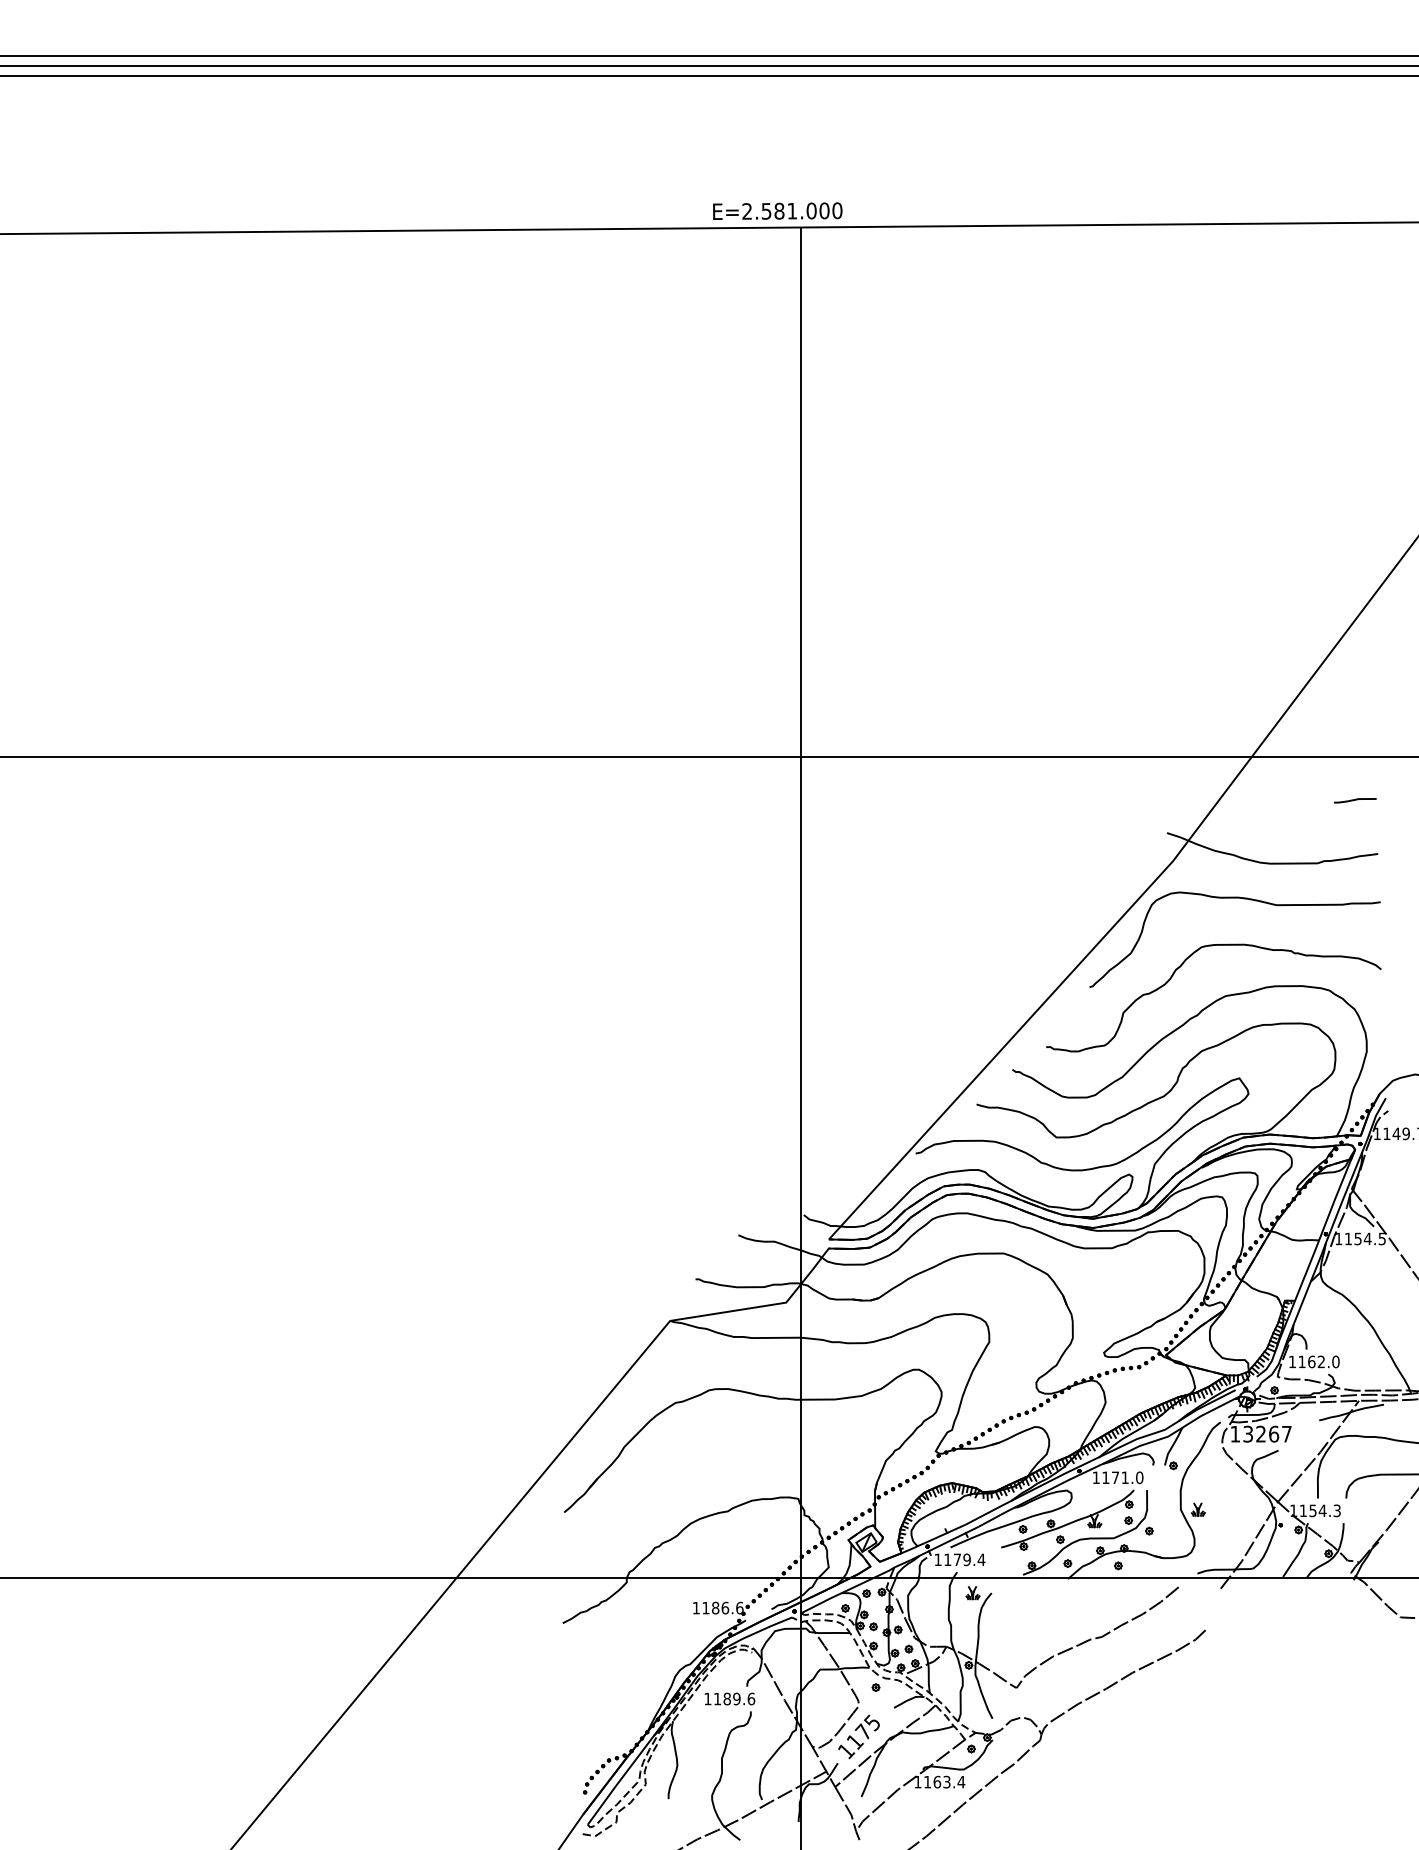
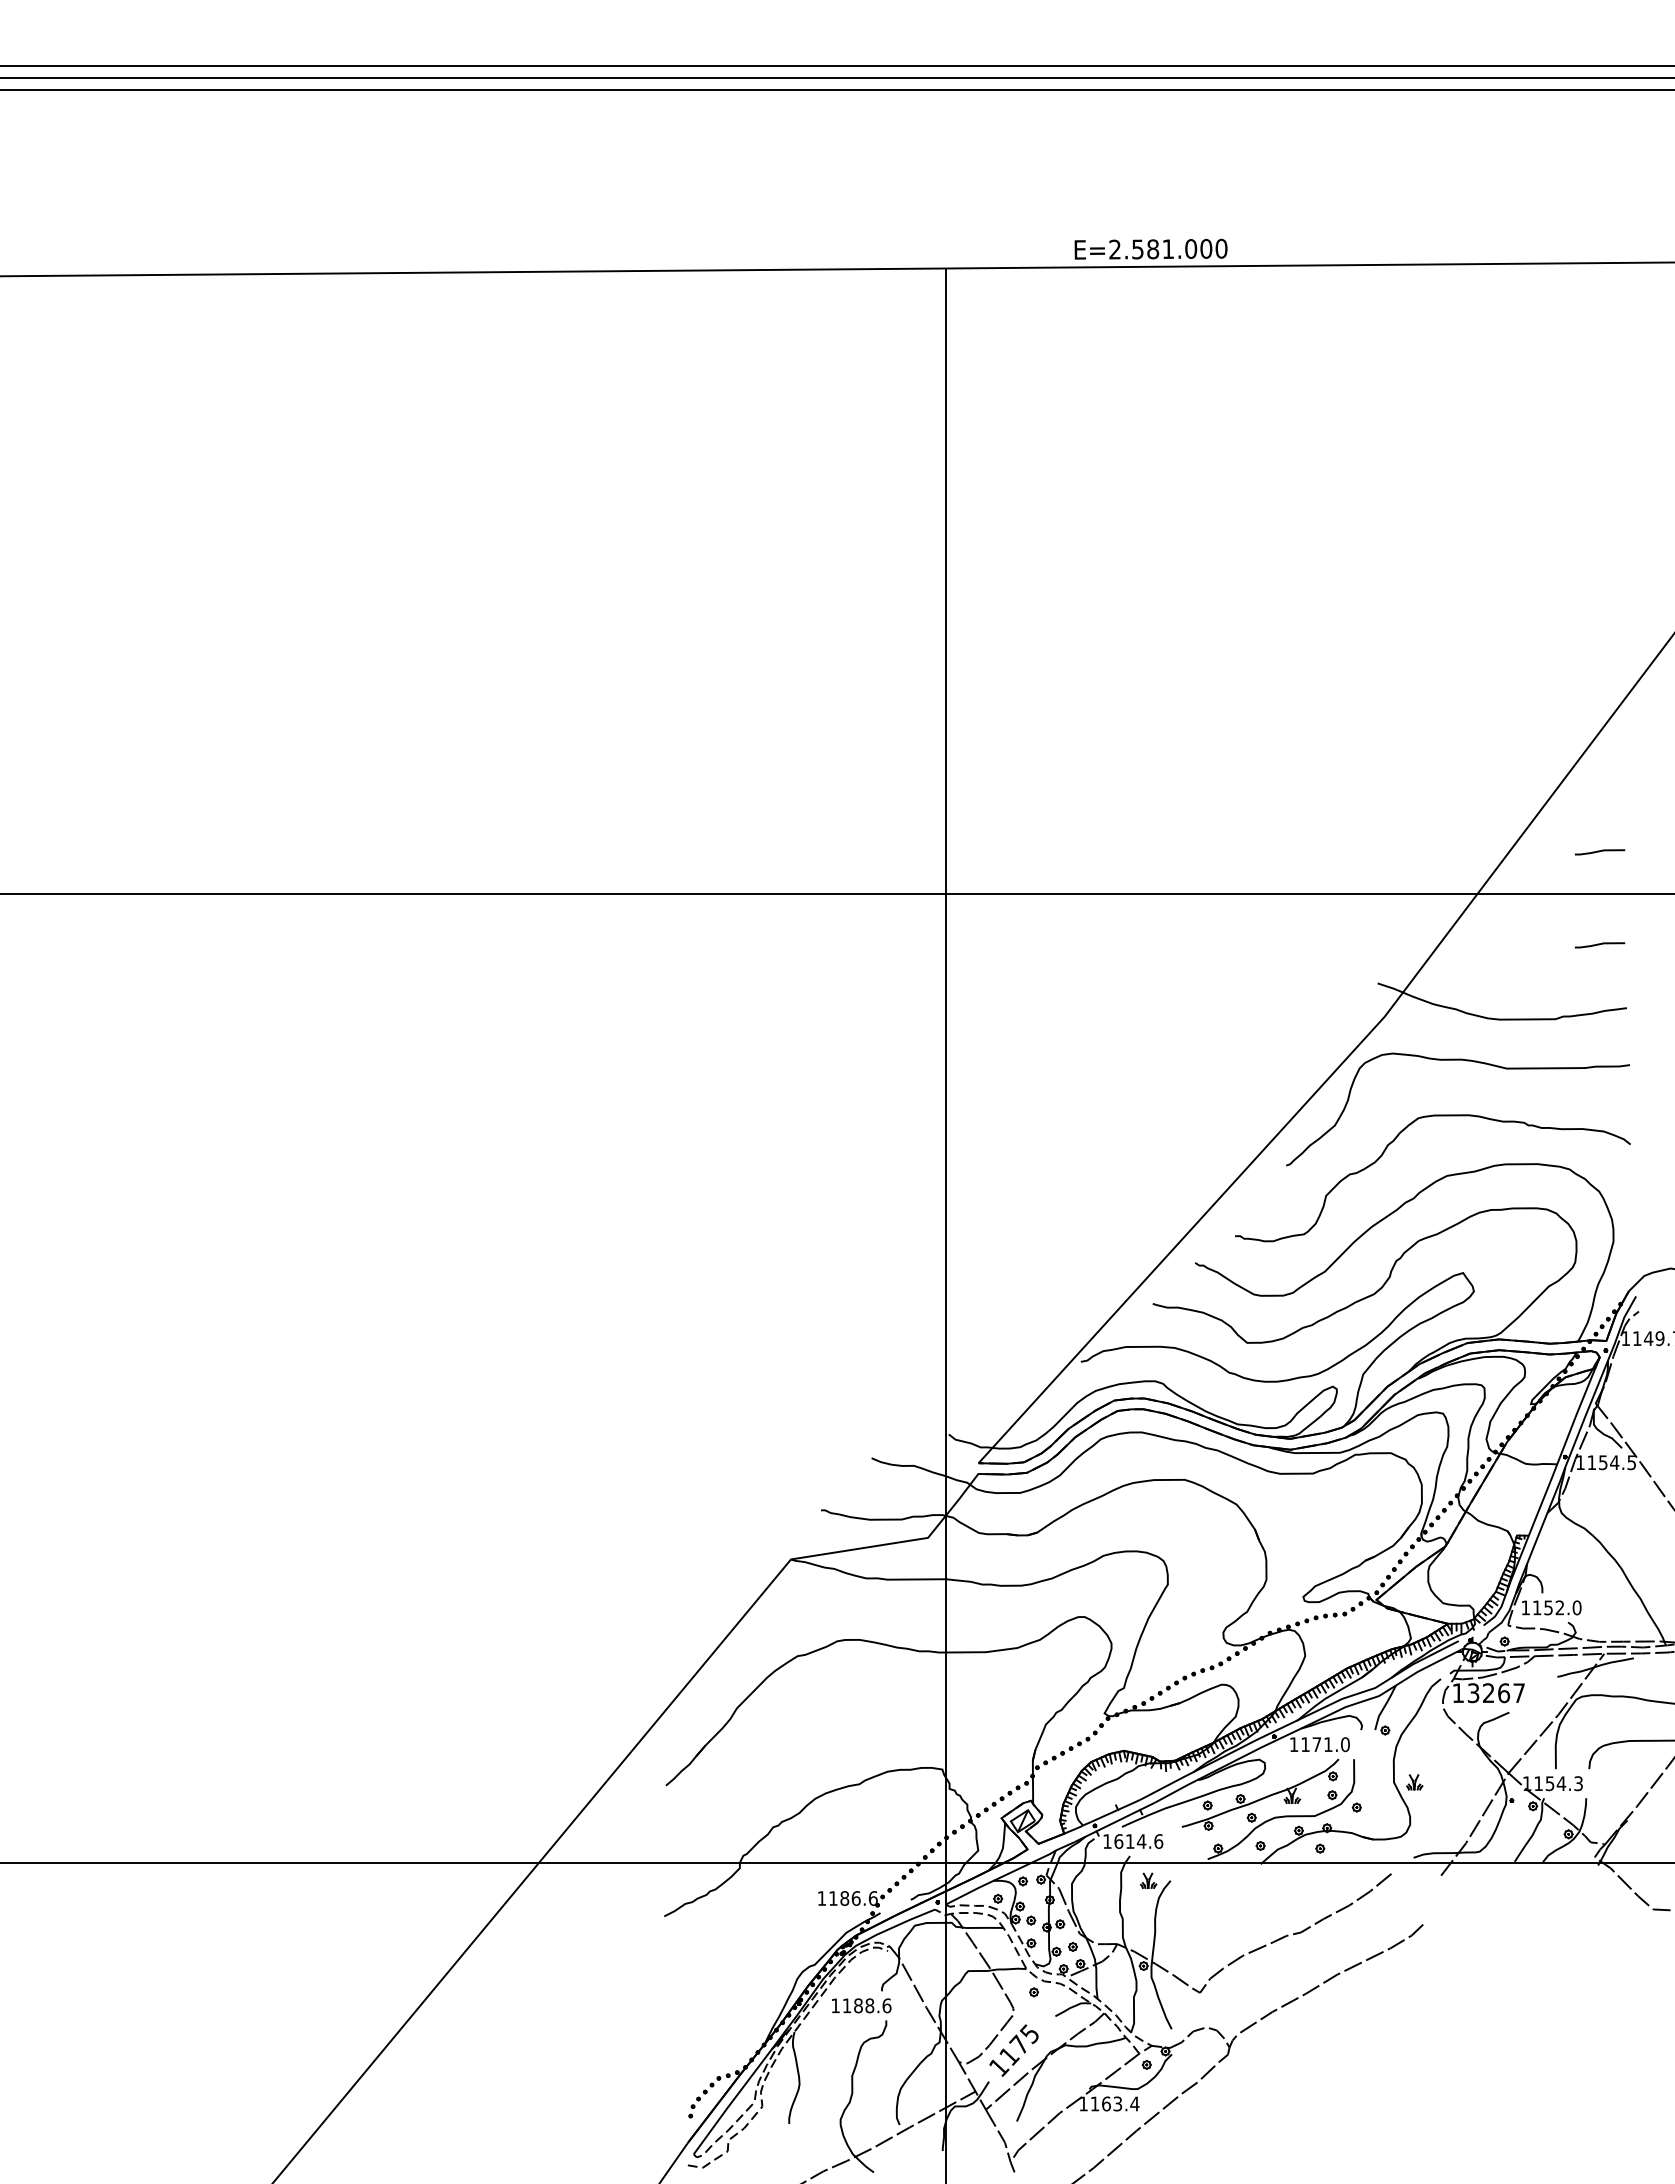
text: (777, 210) -> (1150, 248), moved
curve: (1354, 722) -> (1599, 852), added
text: (1311, 1361) -> (1548, 1607), 1162.0 -> 1152.0
text: (964, 1559) -> (1138, 1841), 1179.4 -> 1614.6
text: (736, 1698) -> (869, 2005), 1189.6 -> 1188.6

